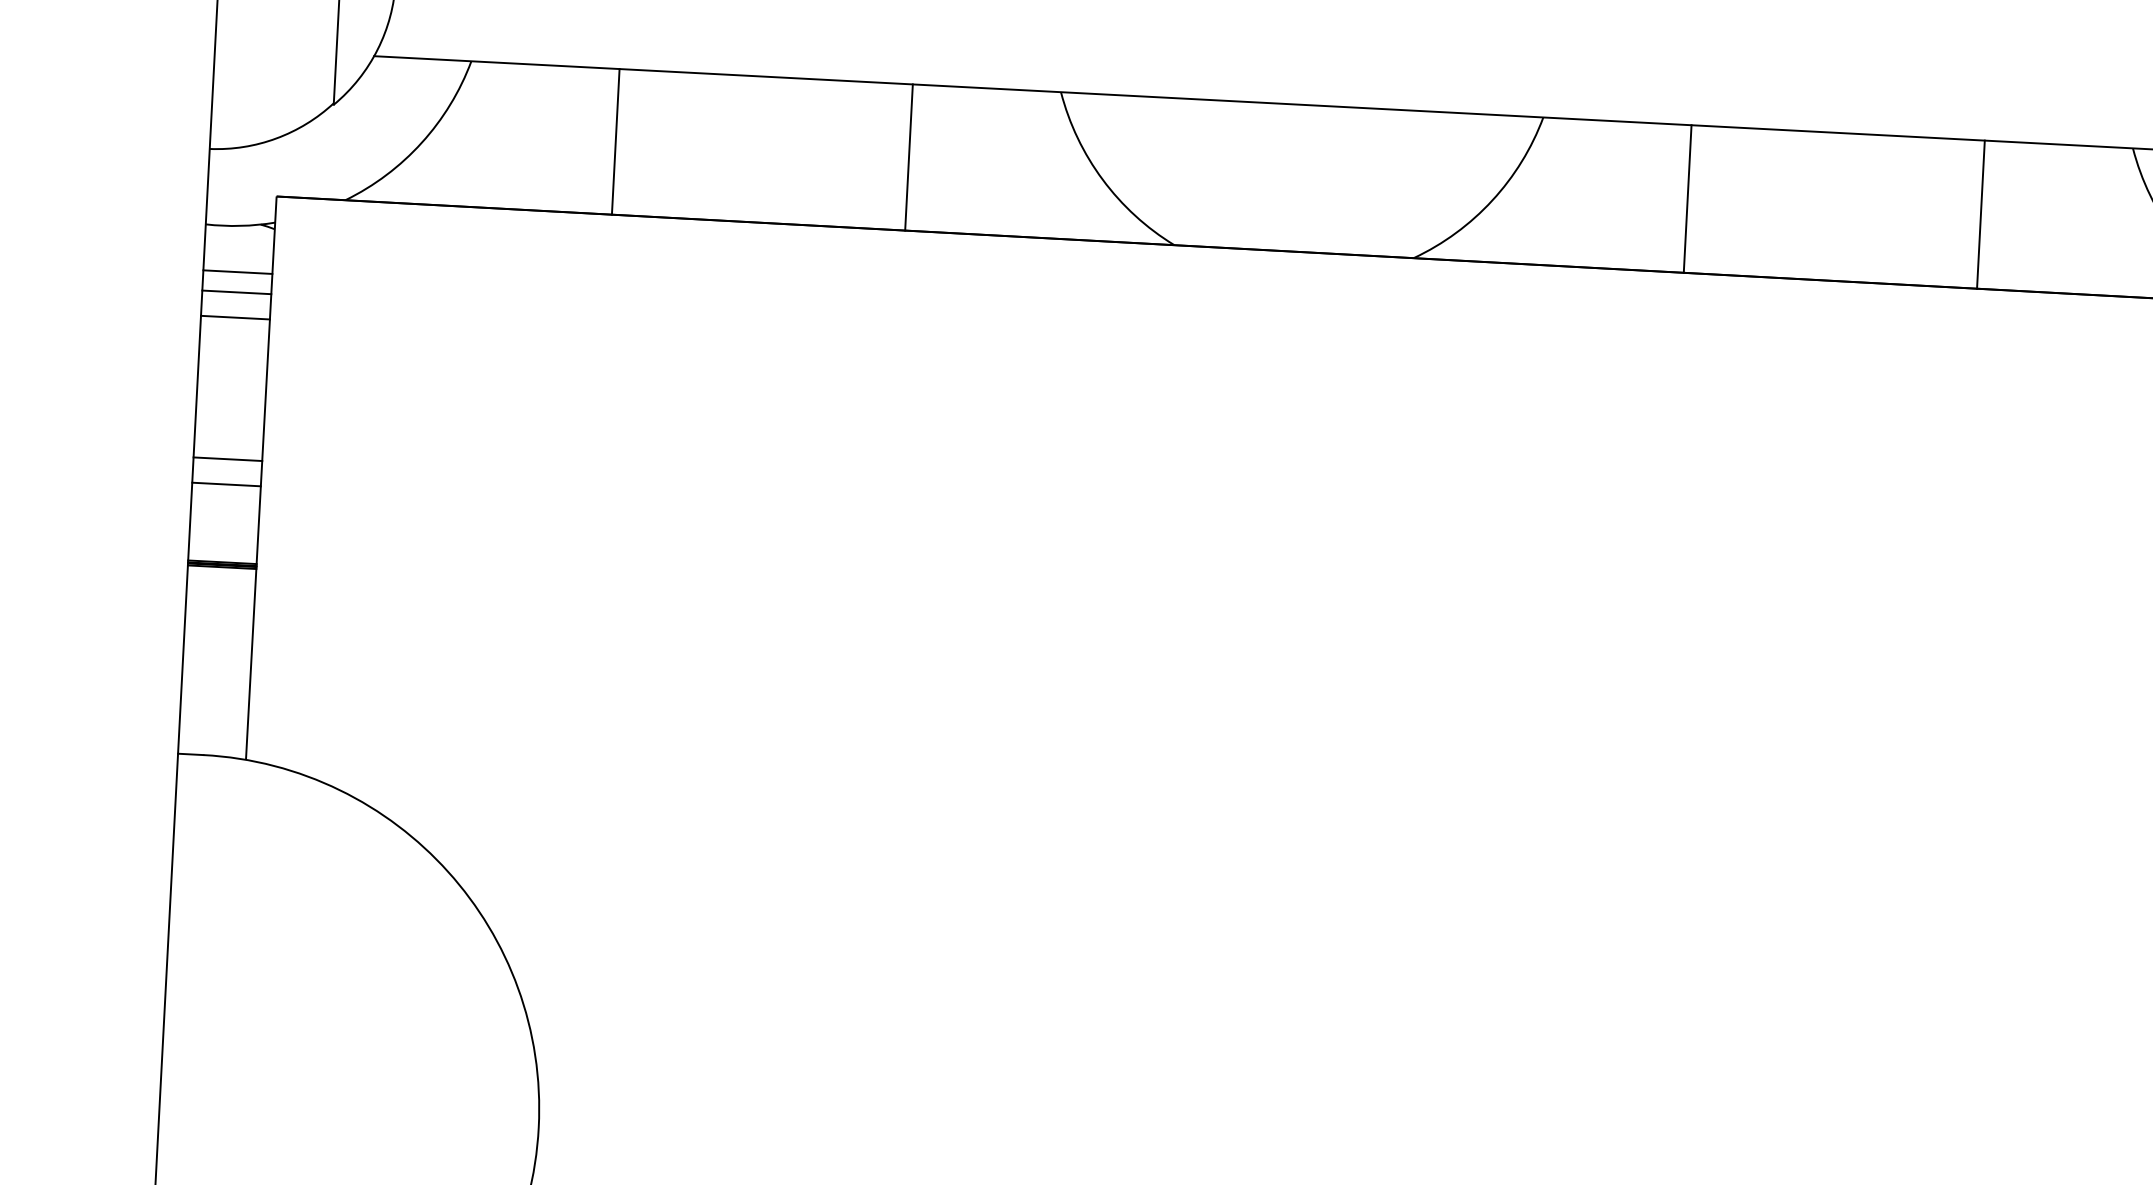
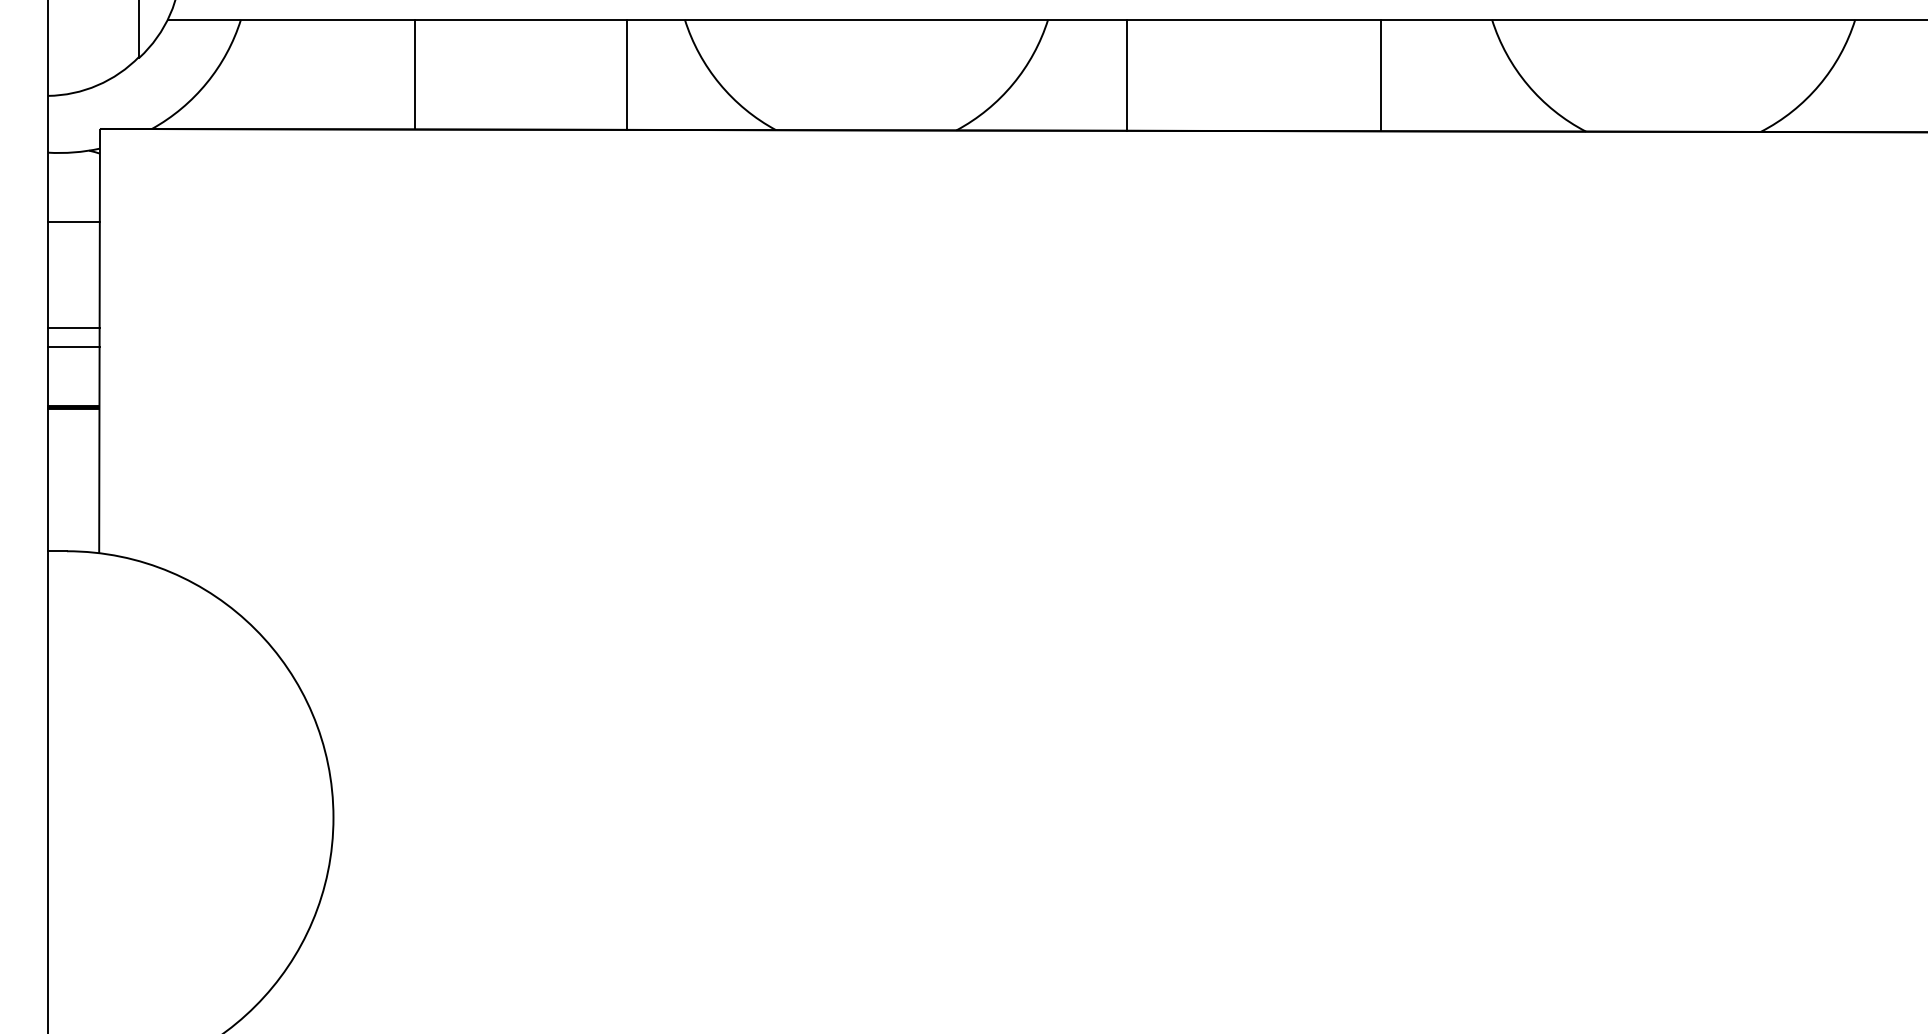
line: (615, 141) -> (414, 74), moved
line: (909, 157) -> (627, 74), moved
line: (1687, 197) -> (1126, 74), moved
line: (237, 272) -> (73, 187), removed
line: (236, 292) -> (73, 202), removed

